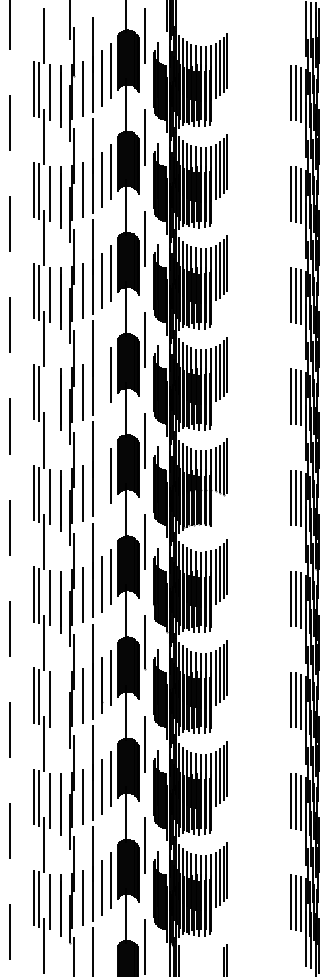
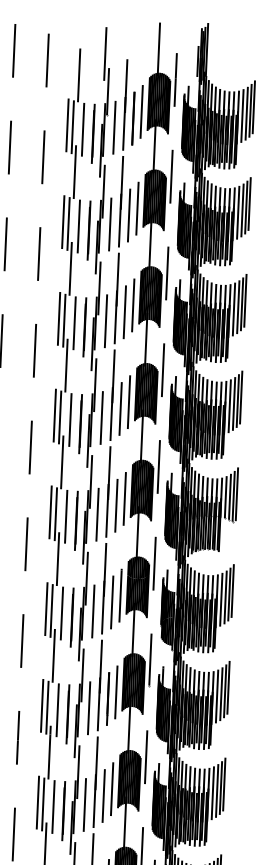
line: (102, 382) -> (121, 409), added
line: (50, 395) -> (70, 419), added
line: (101, 482) -> (115, 504), added
line: (60, 703) -> (67, 714), added

